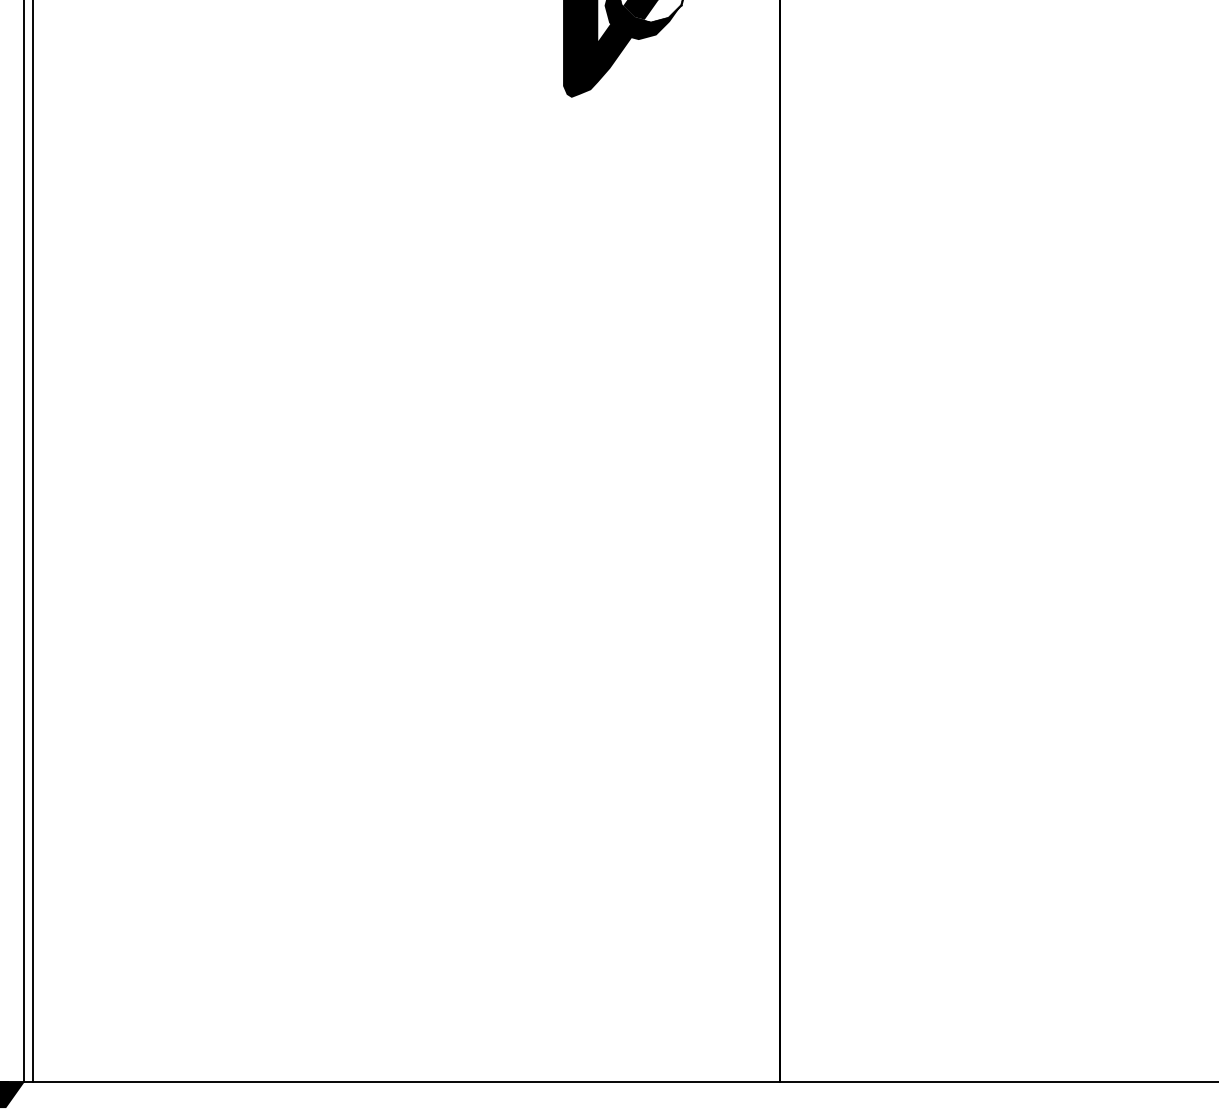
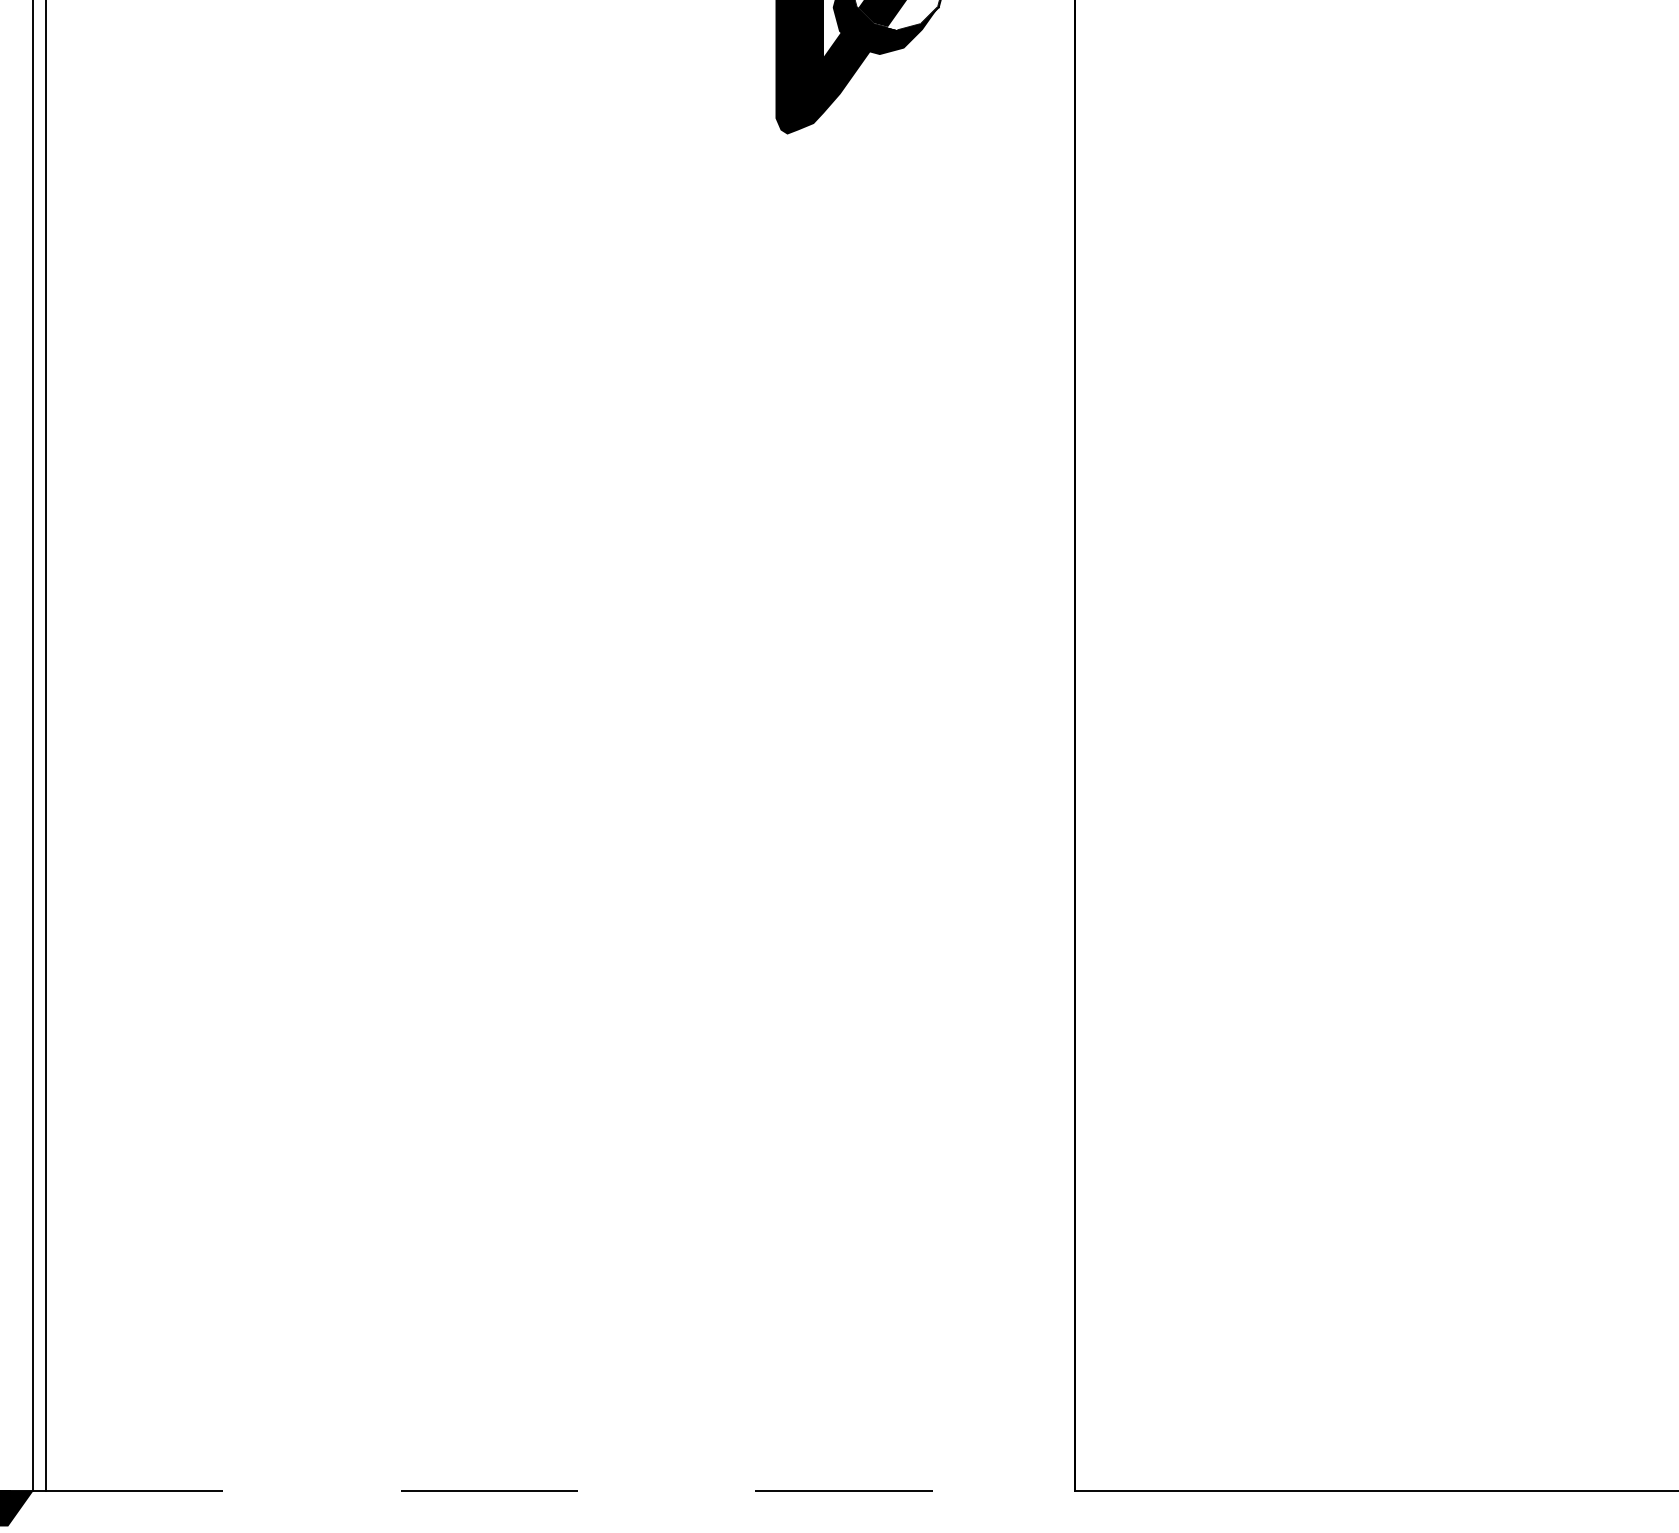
line: (407, 1082) -> (560, 1491), solid -> dashed

